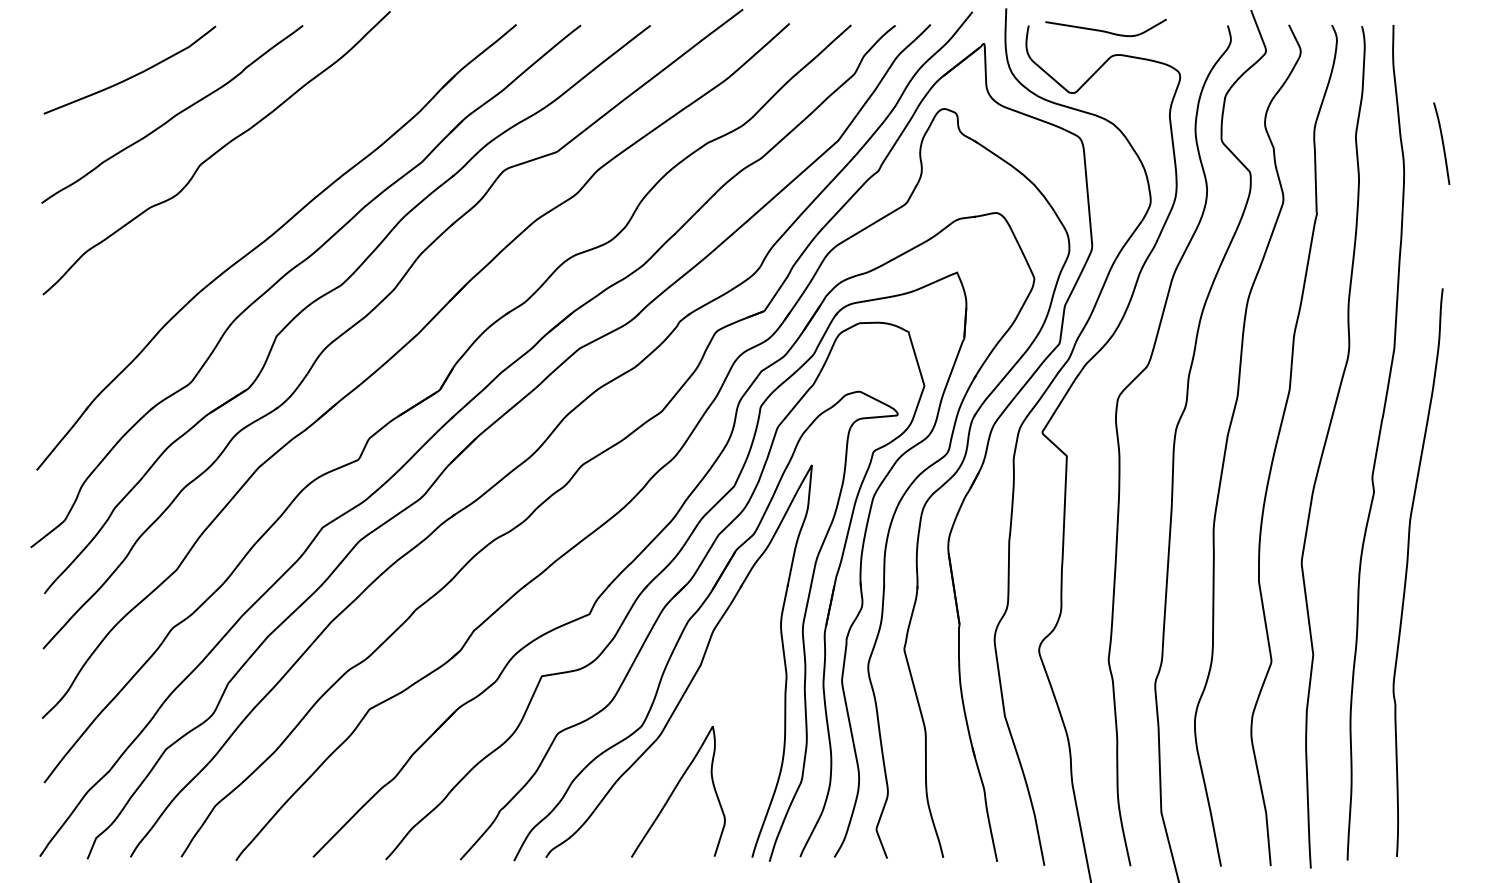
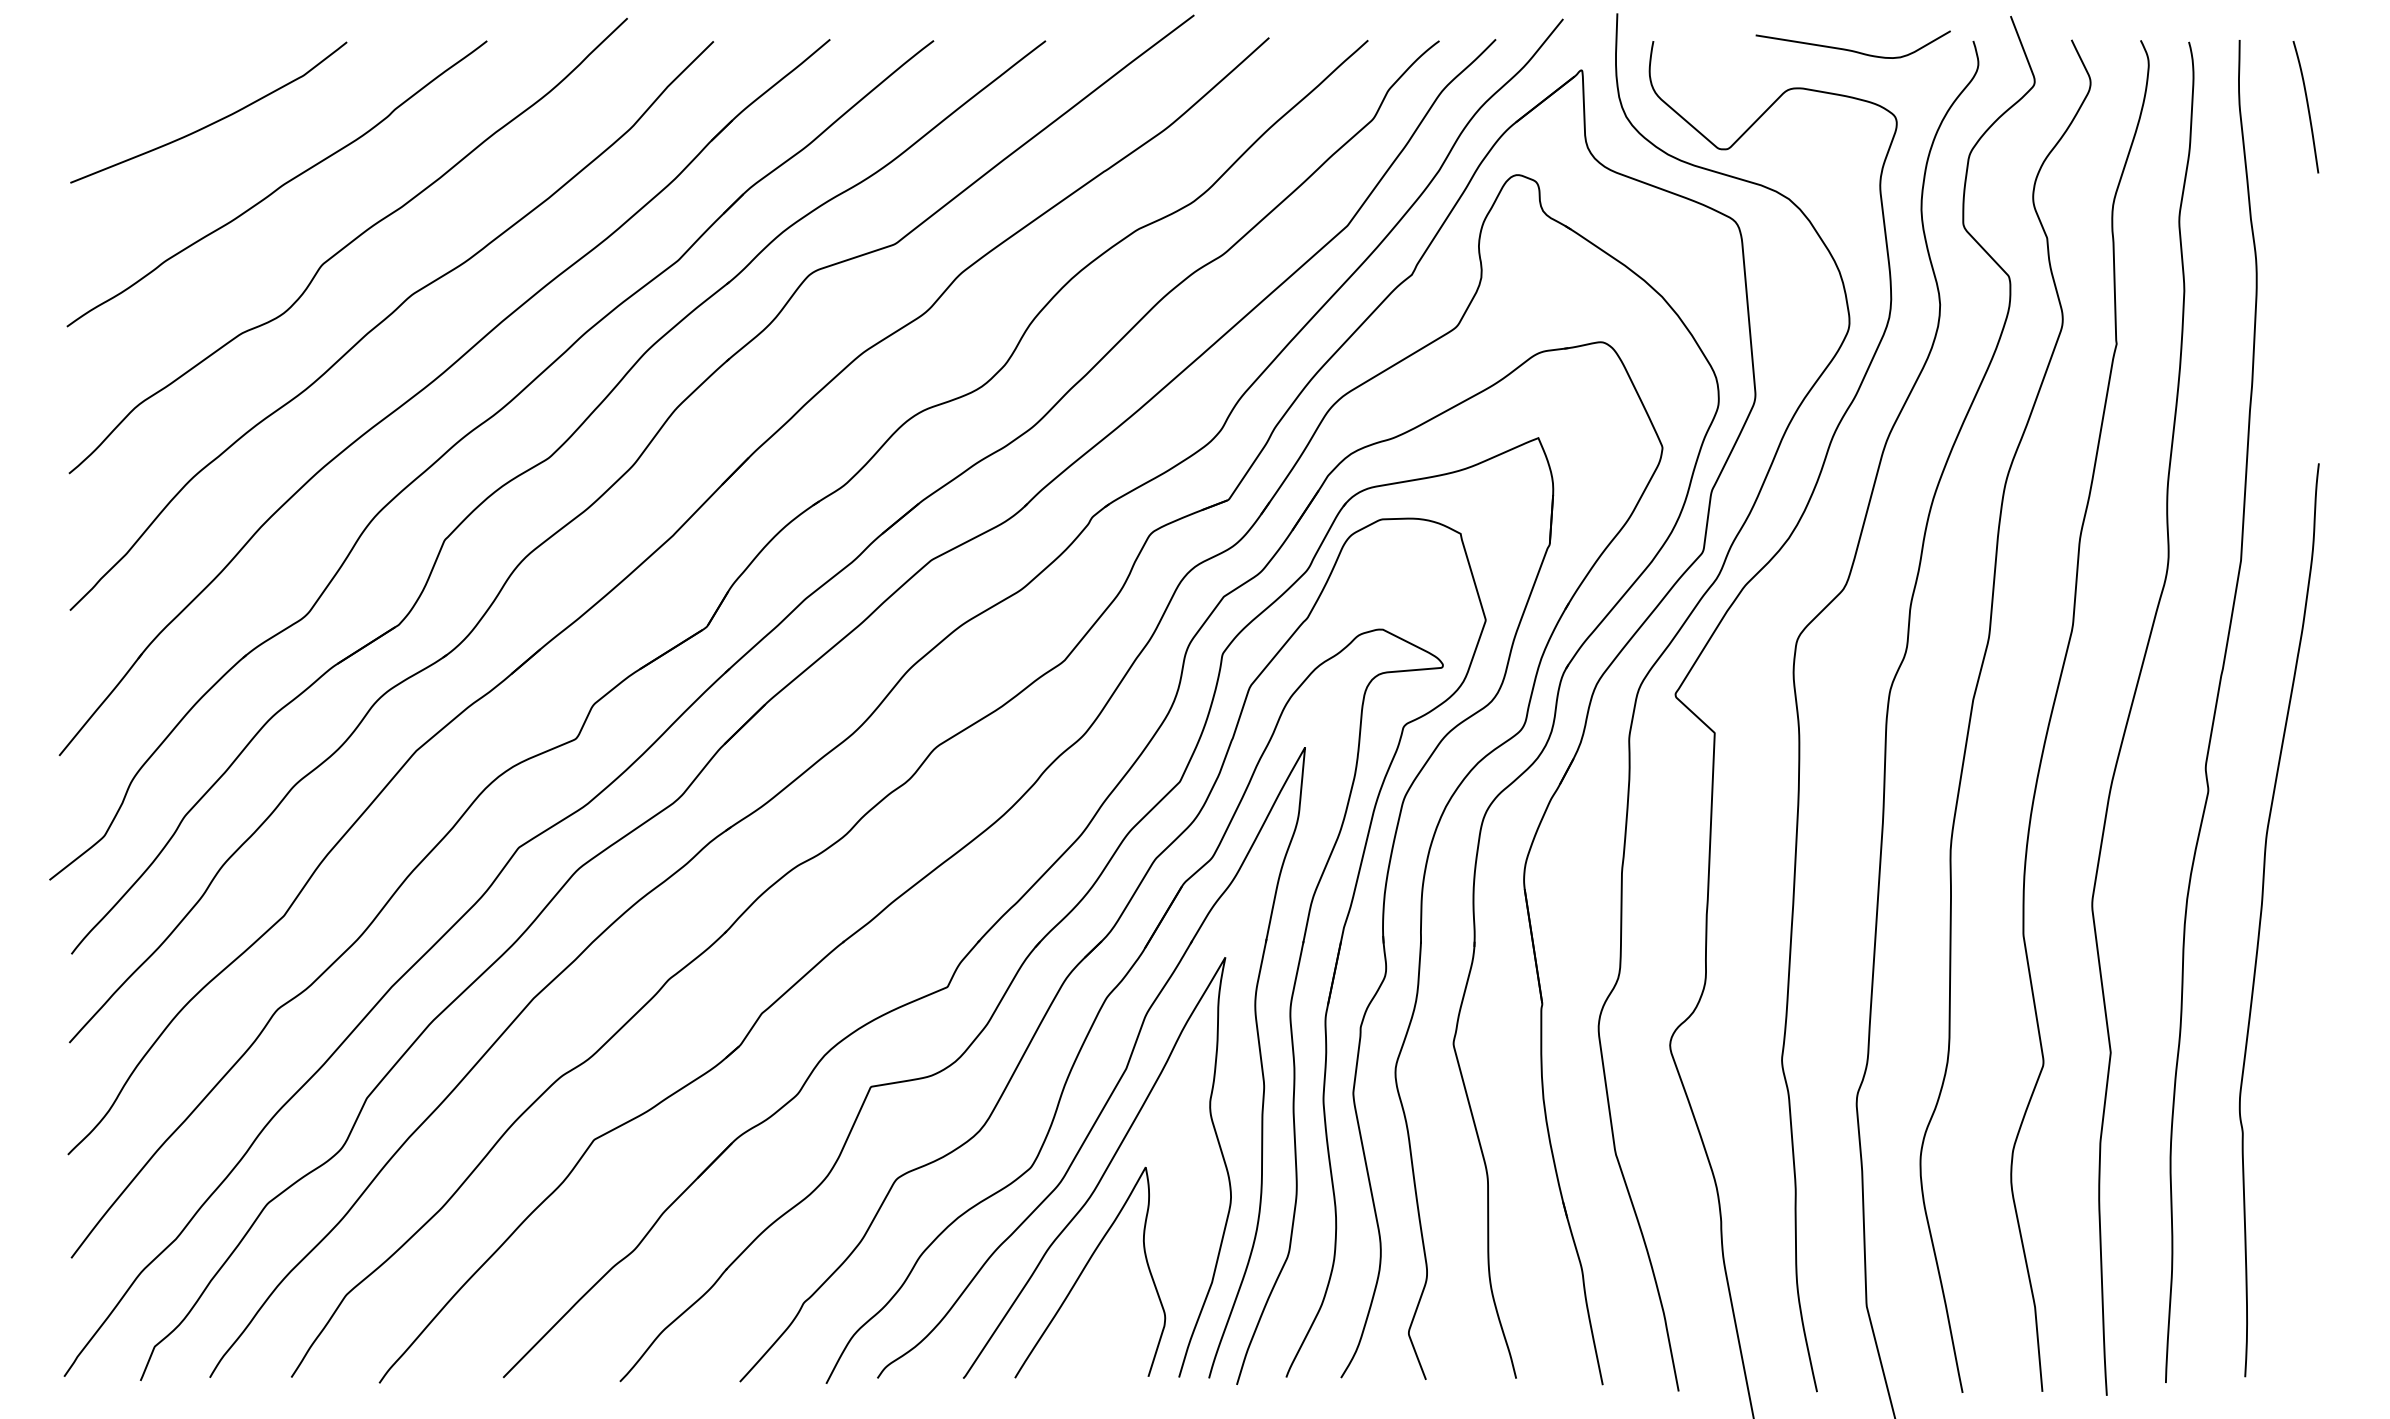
curve: (1105, 30) -> (1852, 48), moved
curve: (1442, 143) -> (2307, 106), moved
curve: (240, 199) -> (386, 320), added
curve: (686, 728) -> (1103, 1170), added

